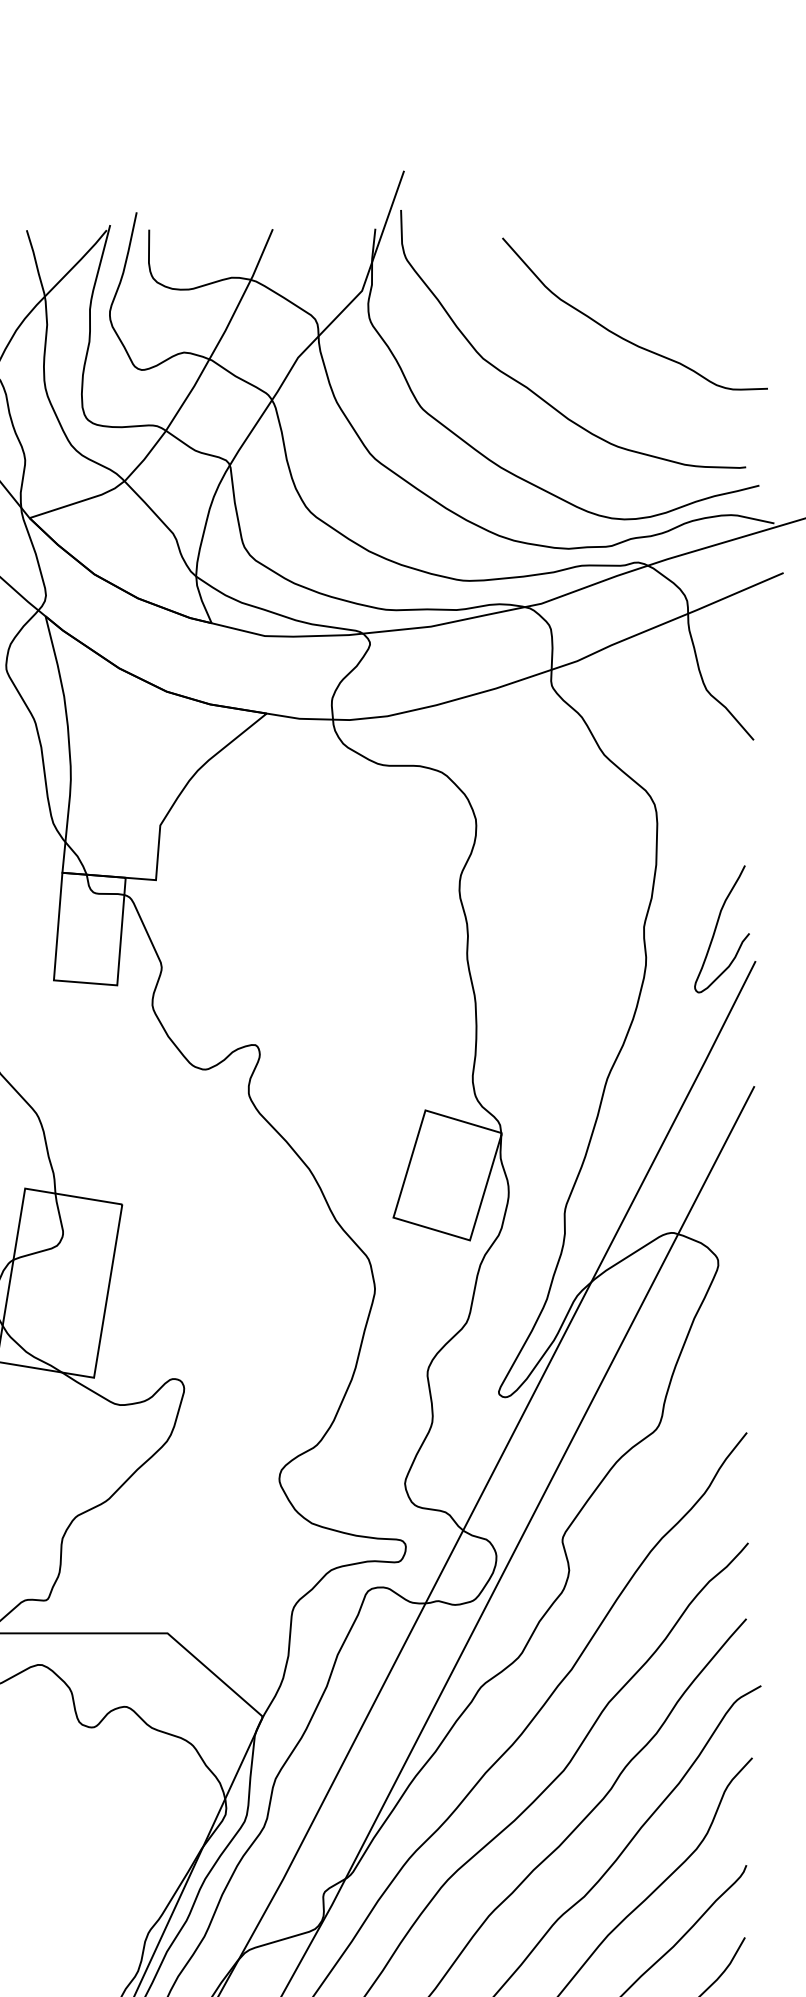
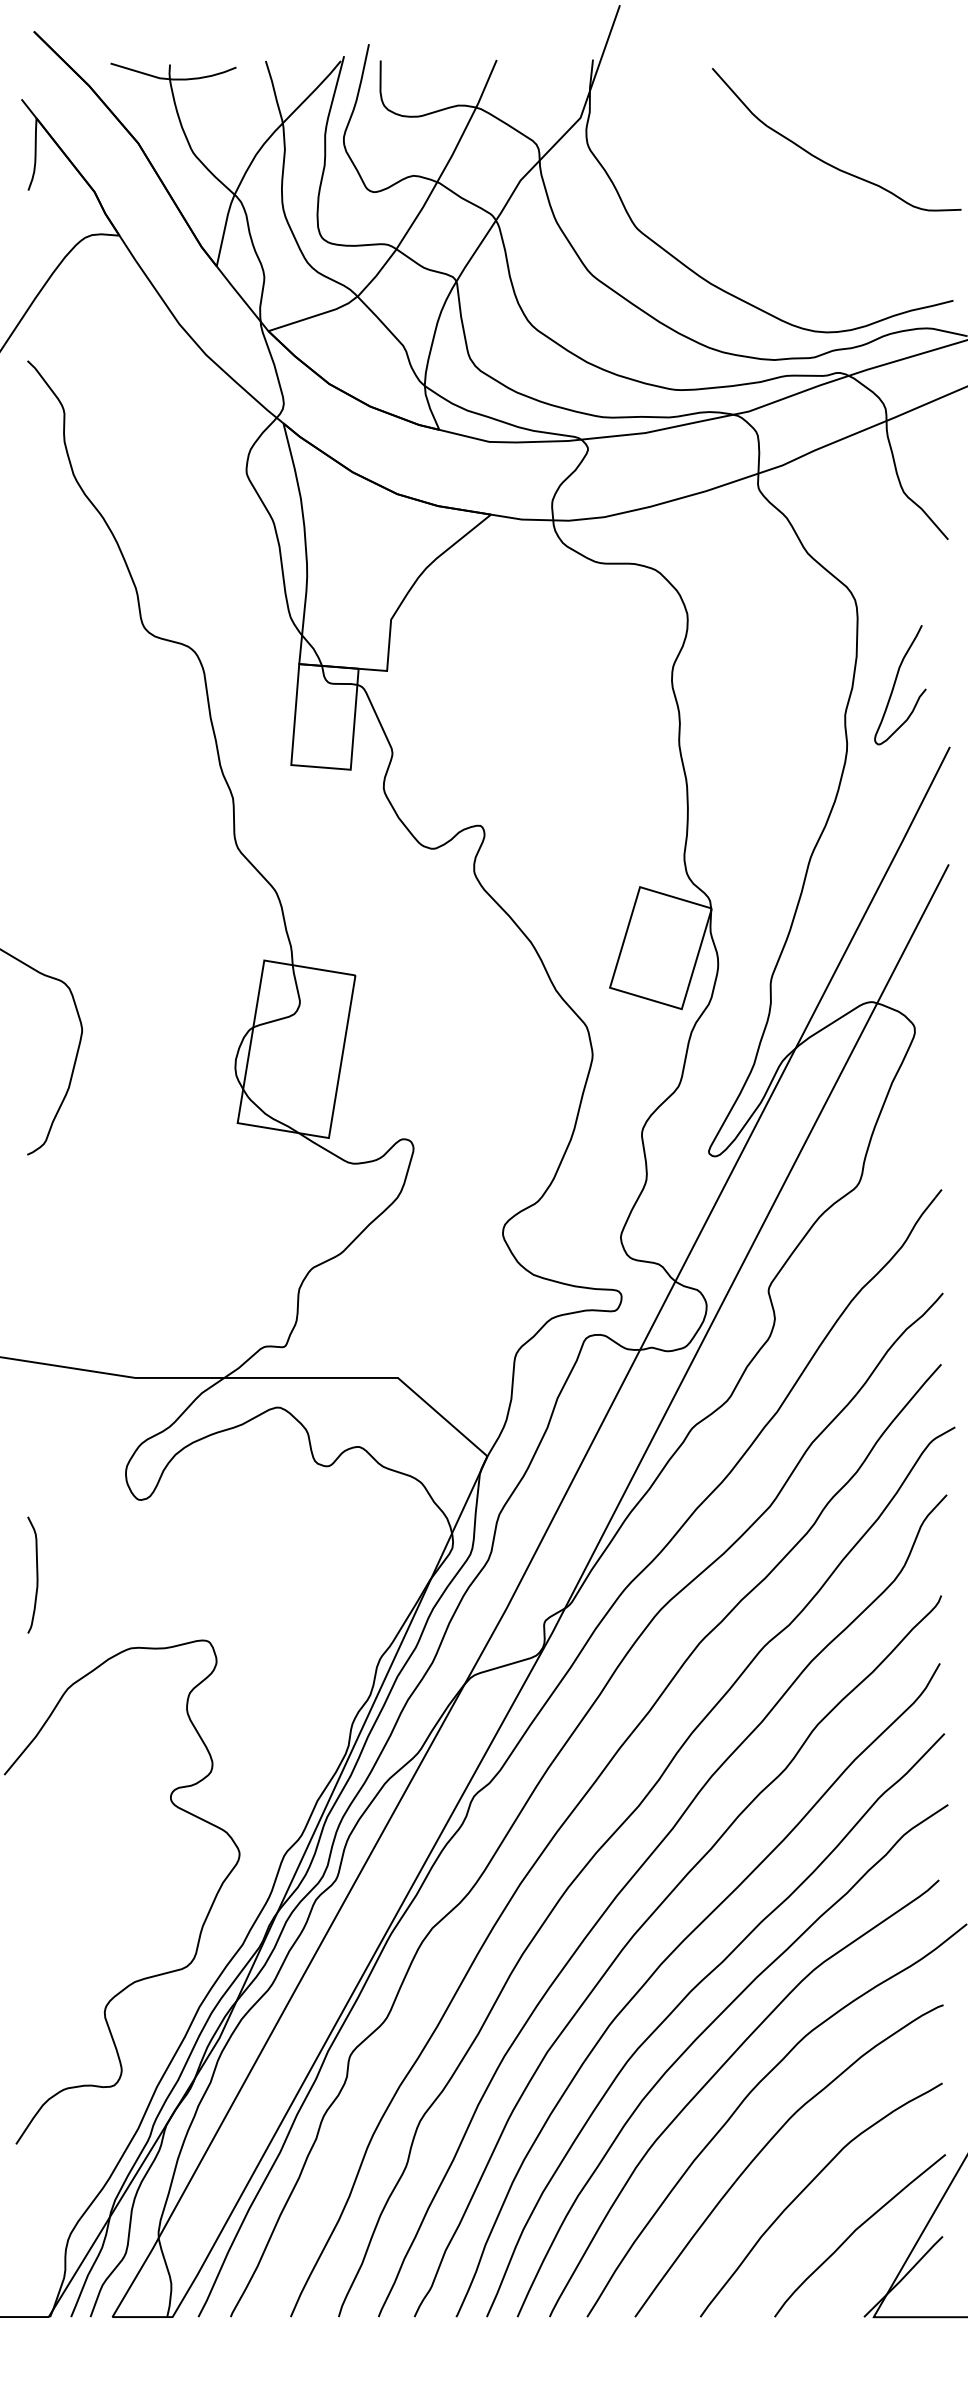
curve: (535, 392) -> (743, 213), removed
curve: (716, 928) -> (895, 684), moved

